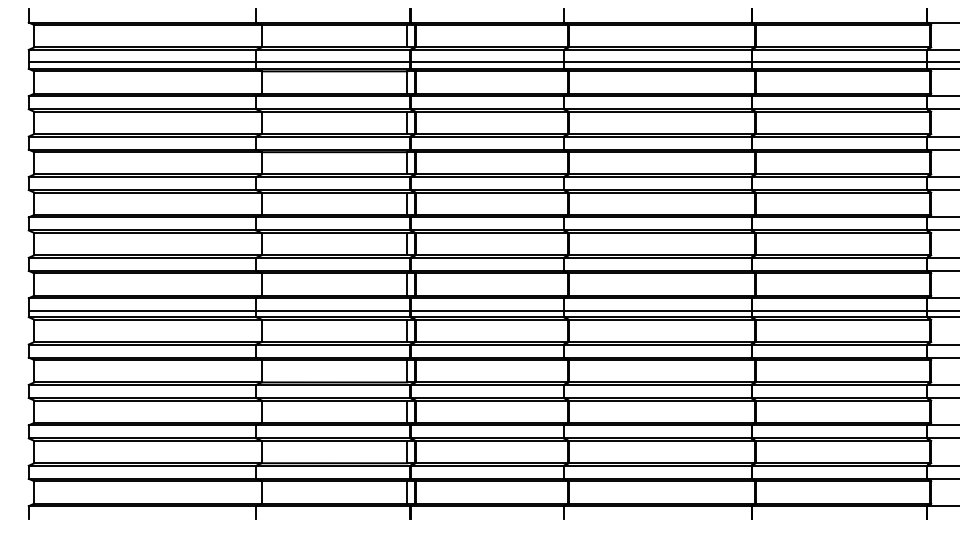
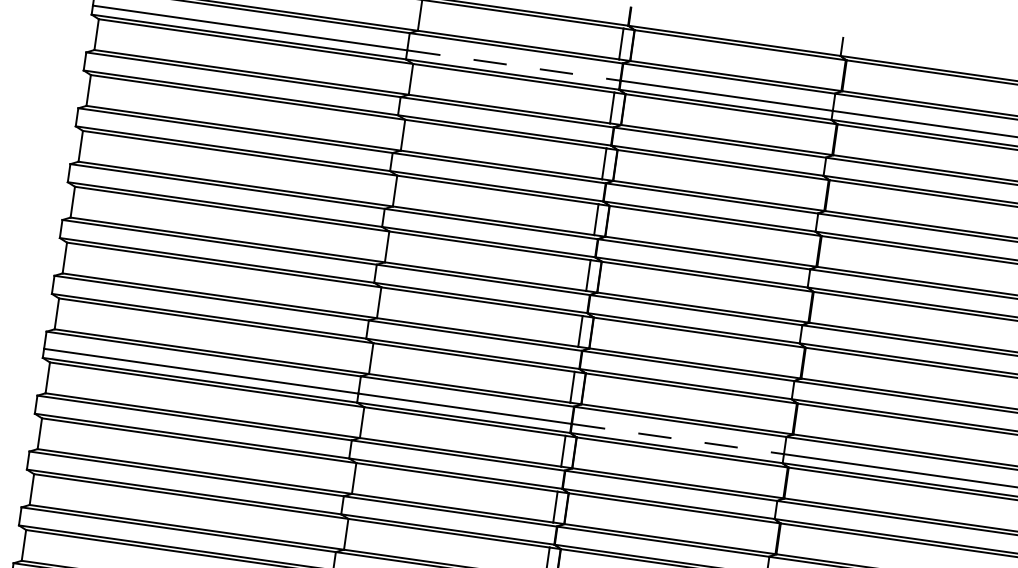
line: (333, 62) -> (514, 65), solid -> dashed
line: (487, 310) -> (678, 438), solid -> dashed

